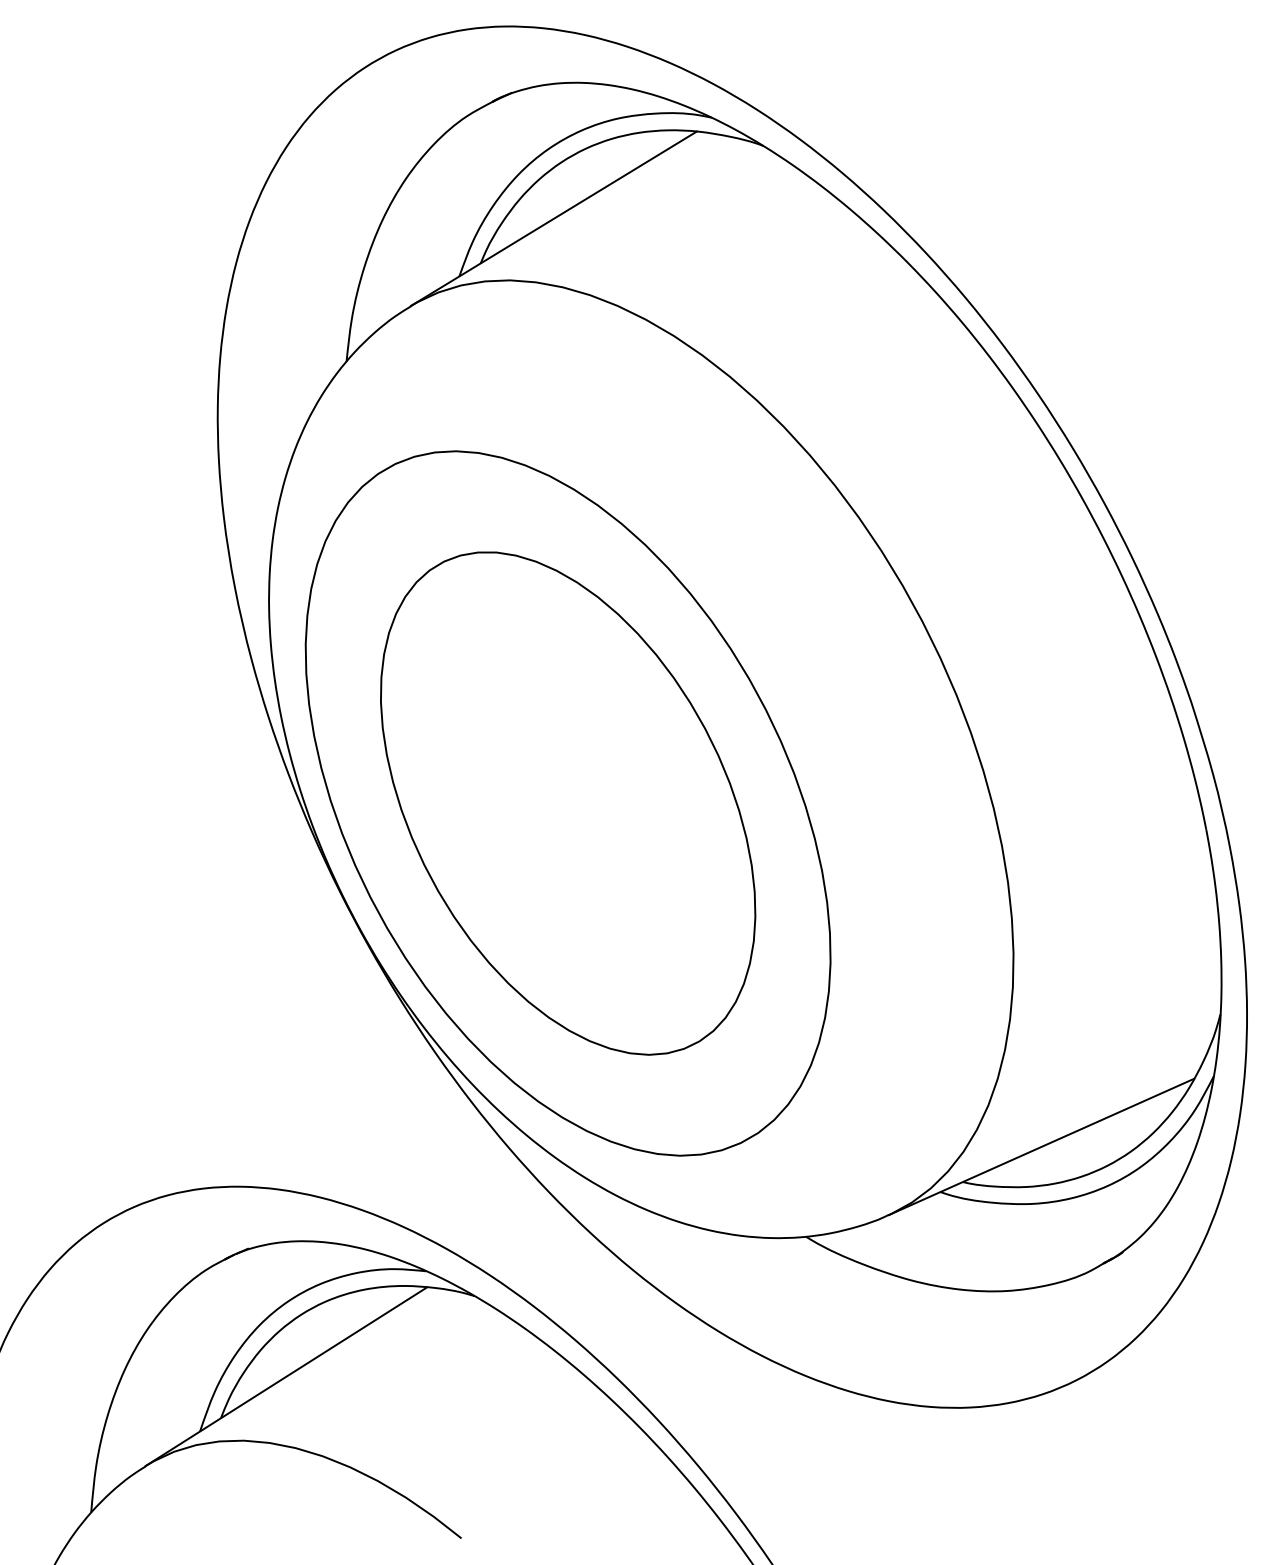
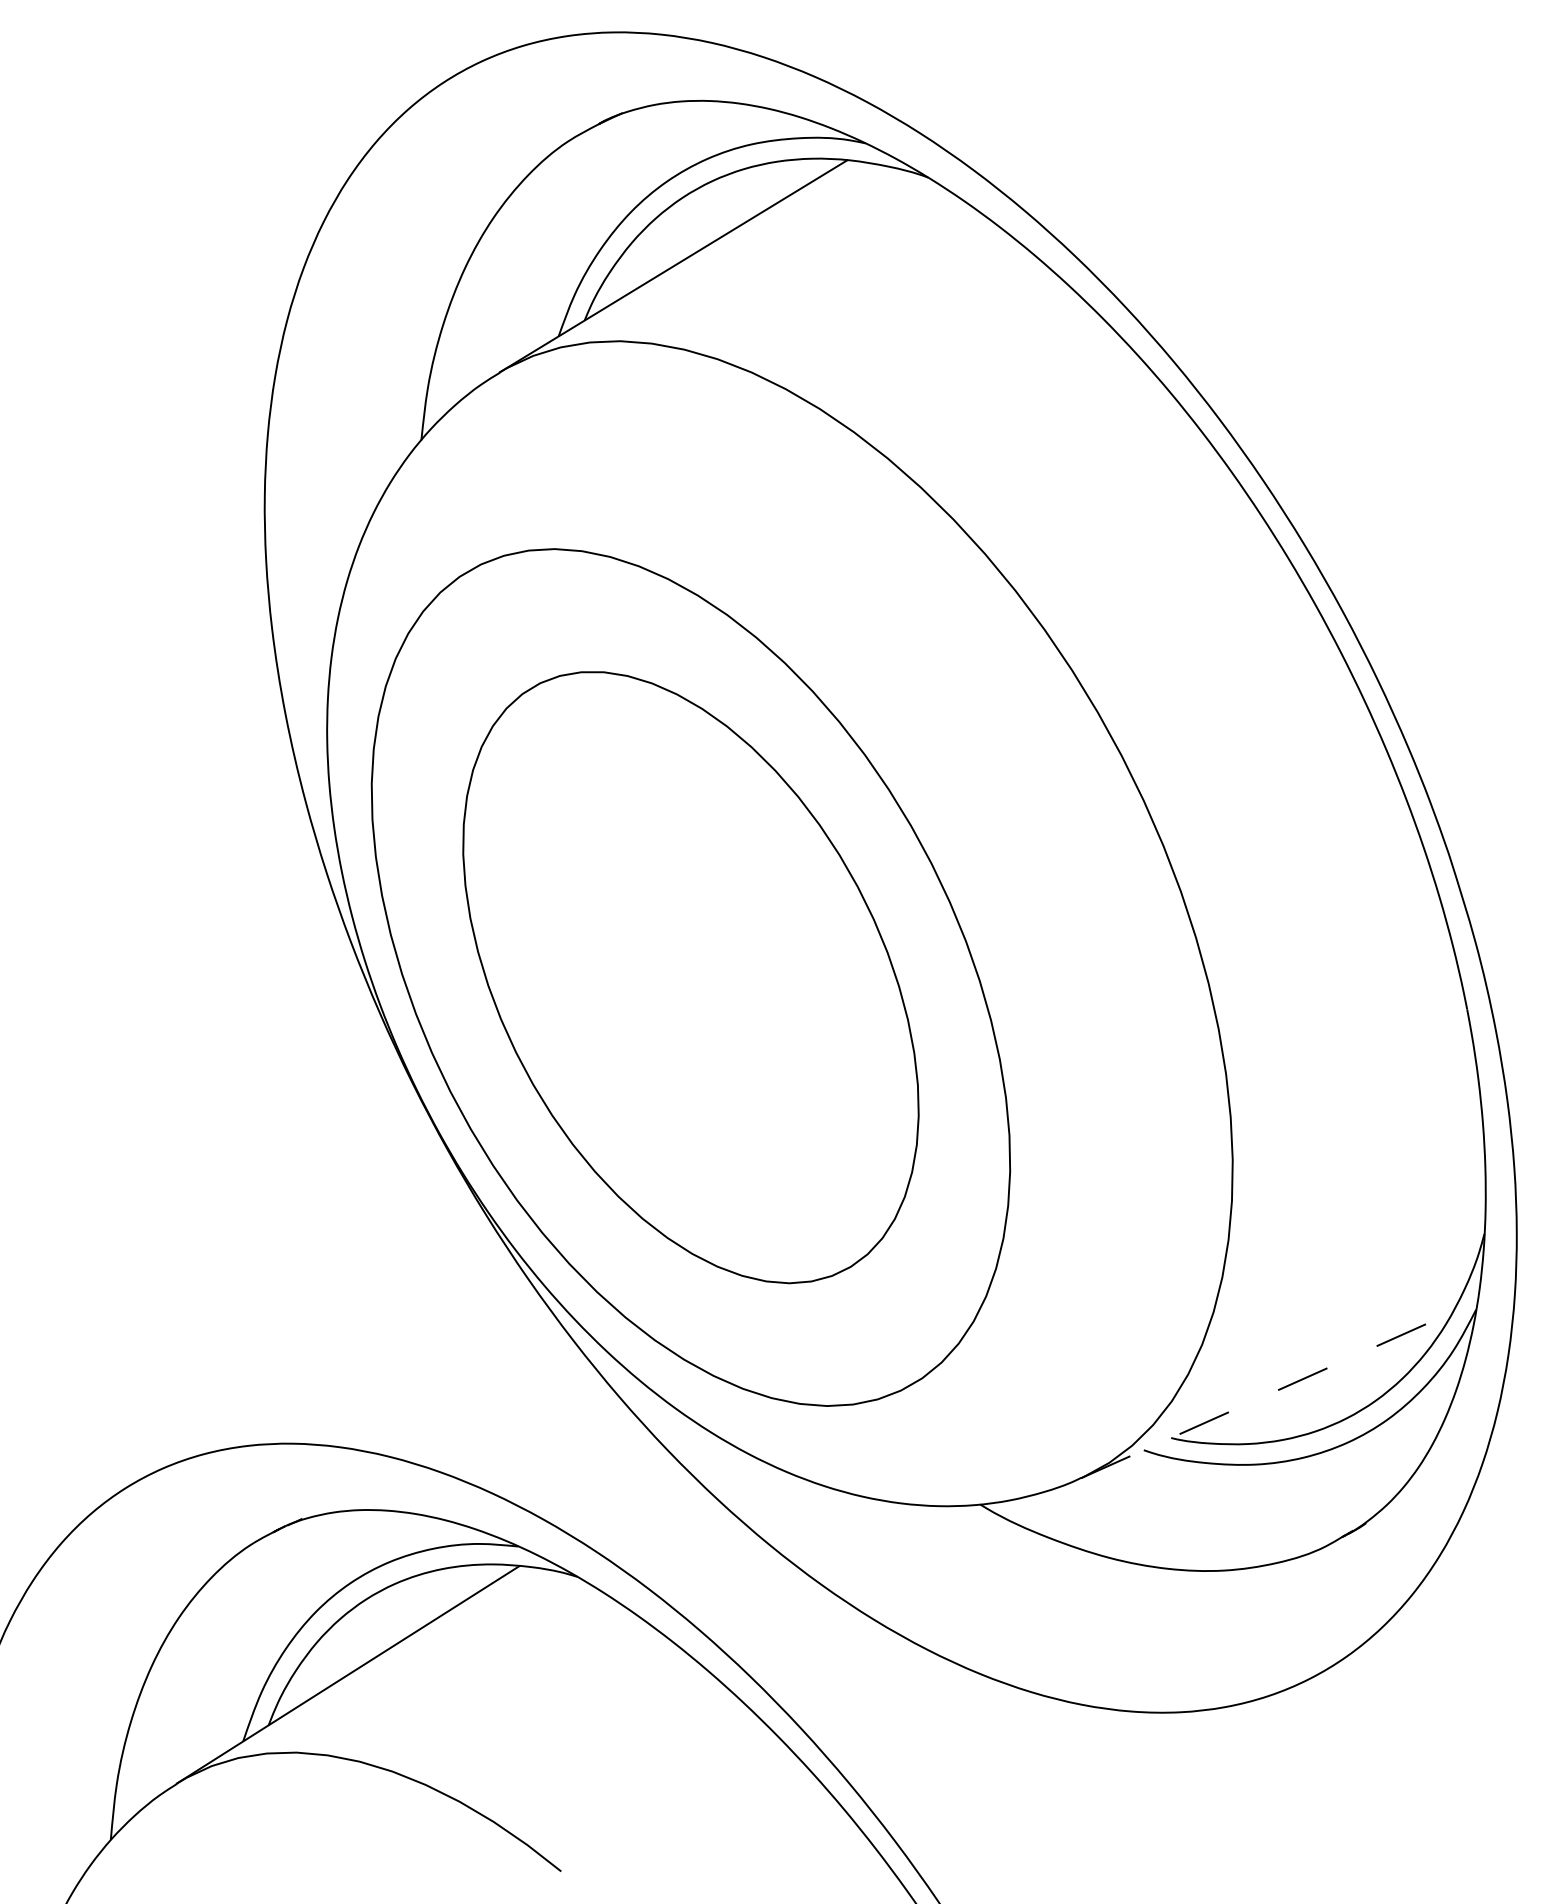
line: (1042, 1147) -> (1267, 1395), solid -> dashed

